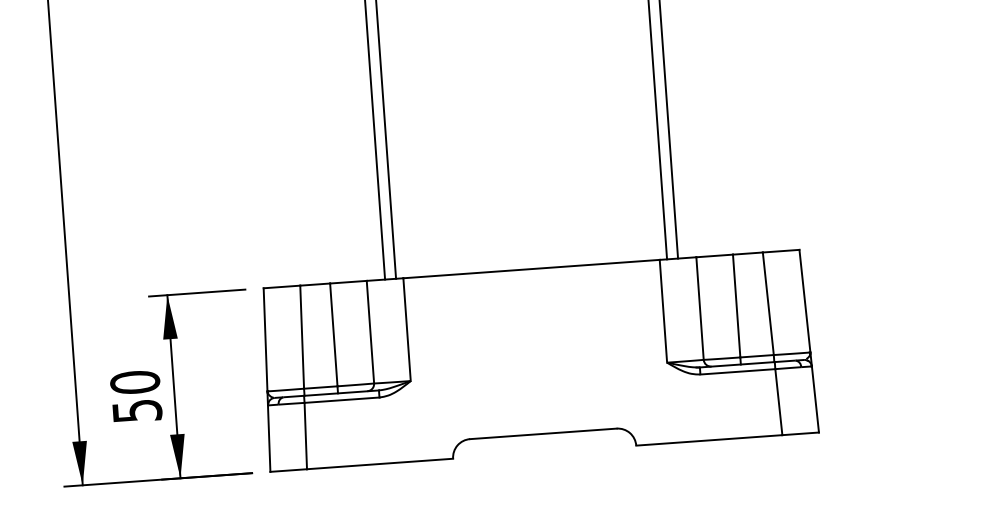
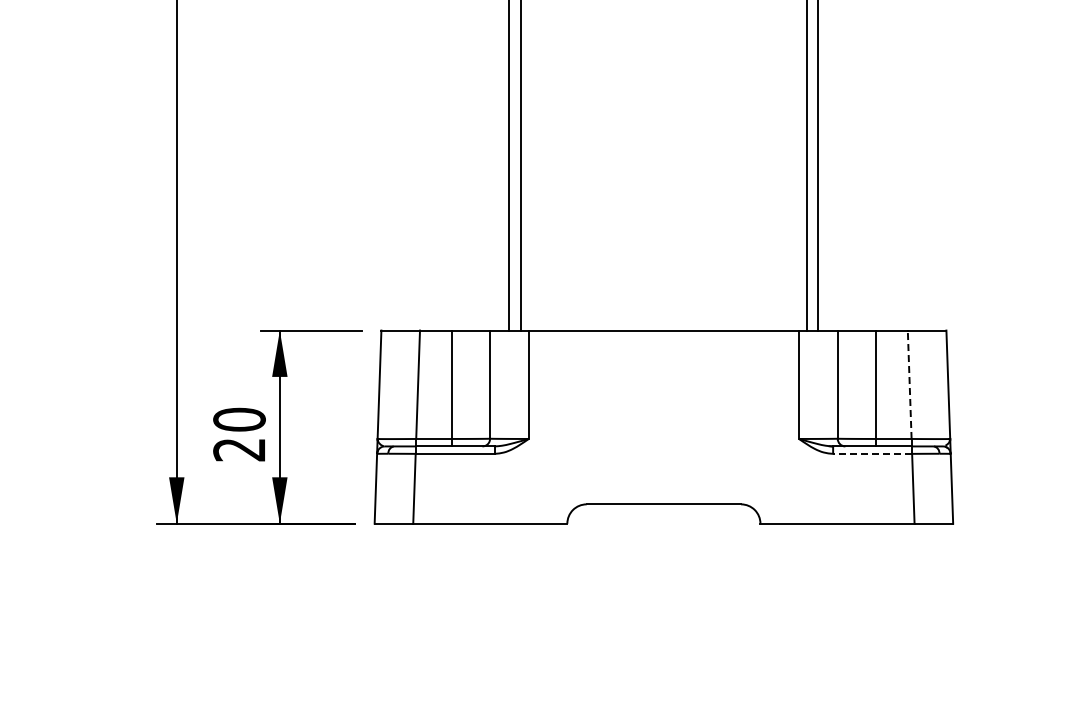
line: (768, 303) -> (909, 384), solid -> dashed
line: (737, 371) -> (872, 453), solid -> dashed
text: (137, 411) -> (239, 450), 50 -> 20

